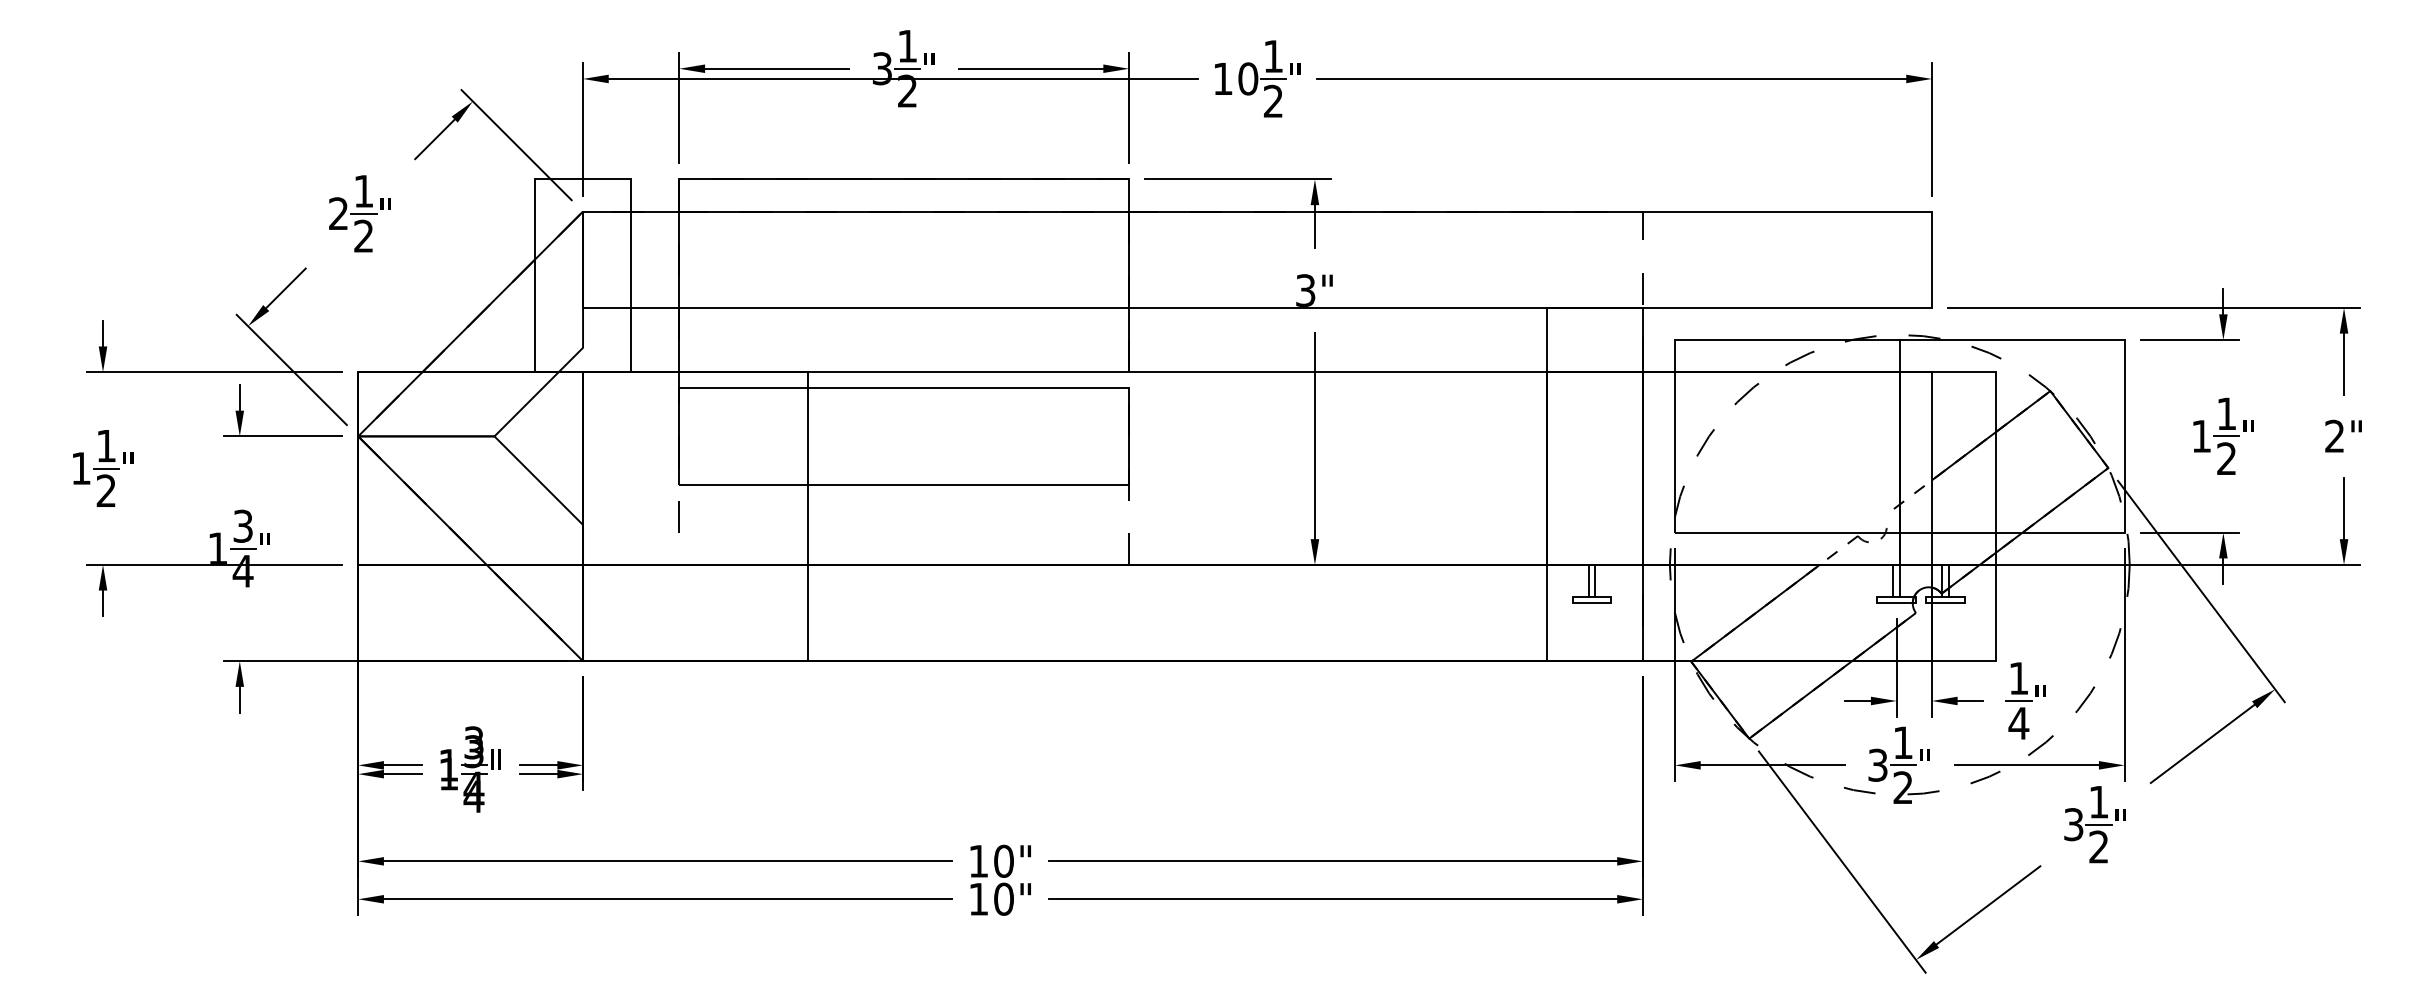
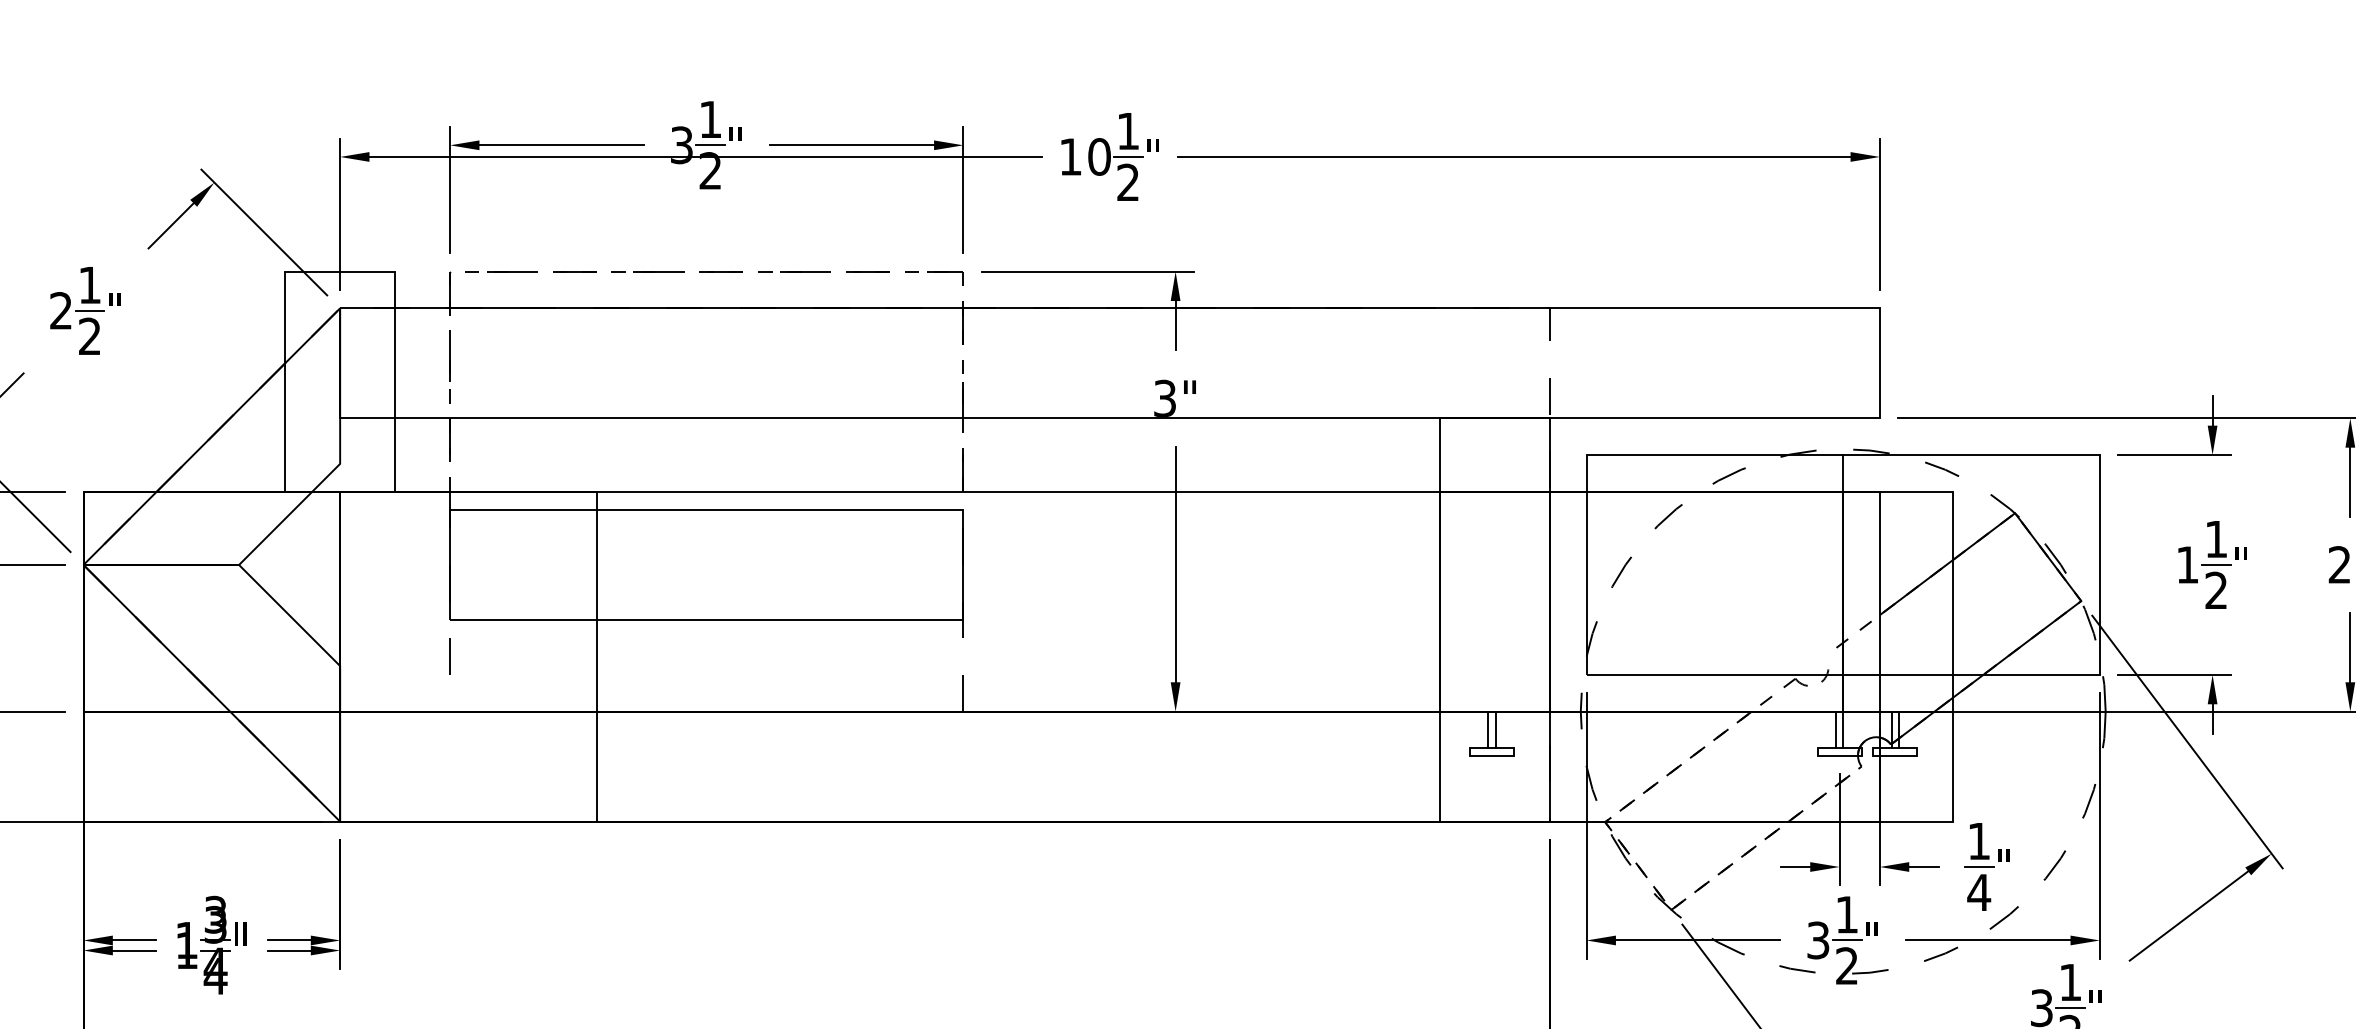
line: (904, 179) -> (707, 271), solid -> dashed
line: (1734, 719) -> (1654, 888), solid -> dashed

